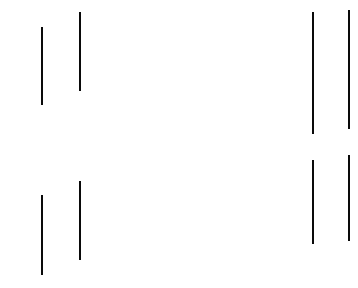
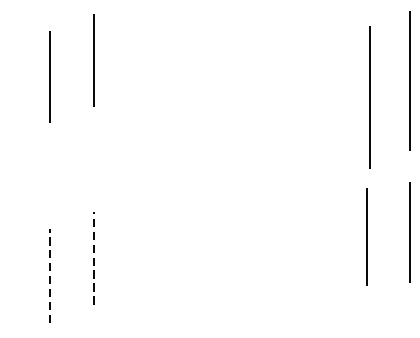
line: (312, 72) -> (370, 96), moved
line: (80, 219) -> (94, 257), solid -> dashed
line: (42, 235) -> (49, 276), solid -> dashed

